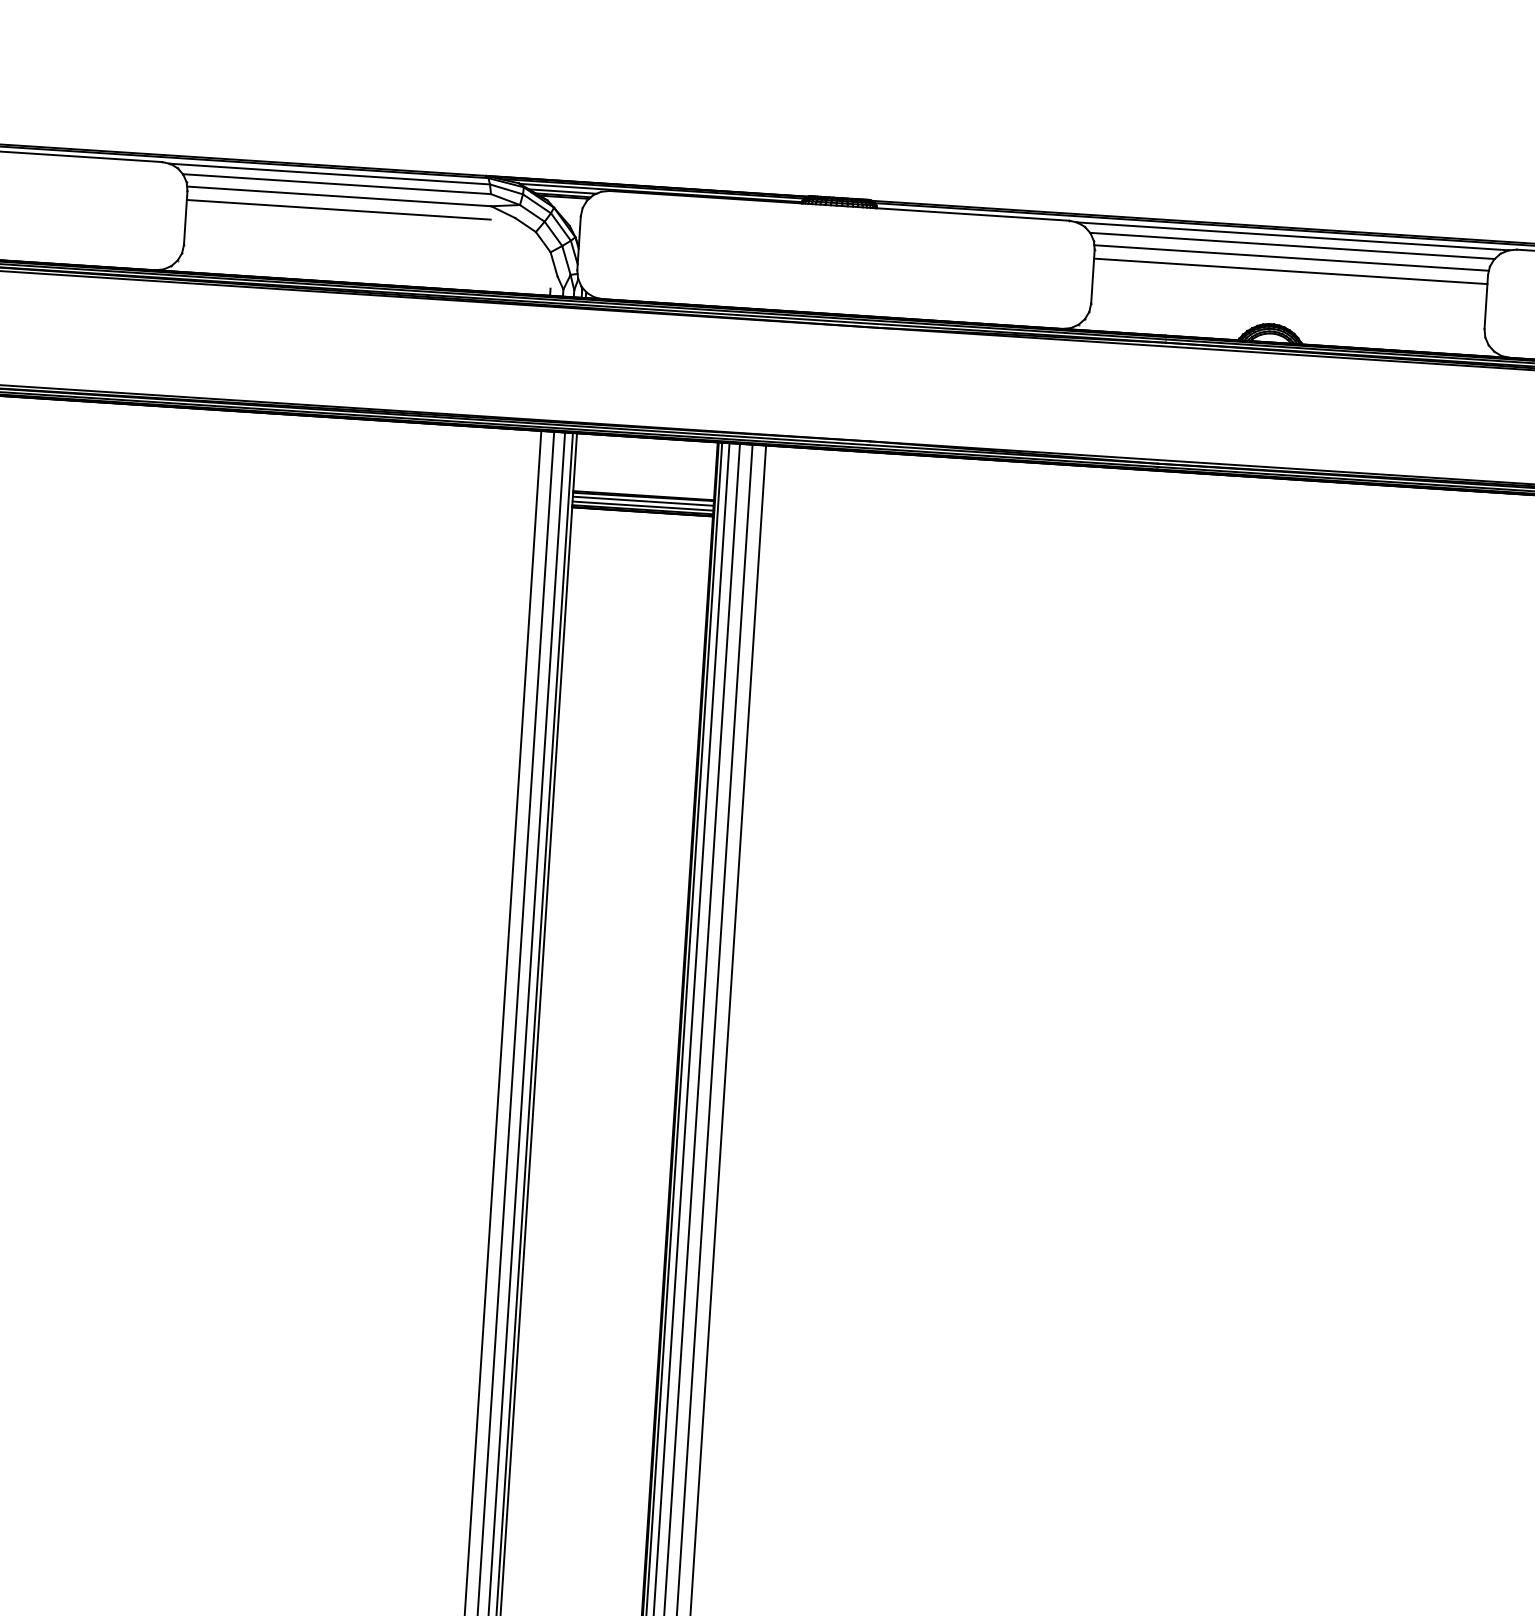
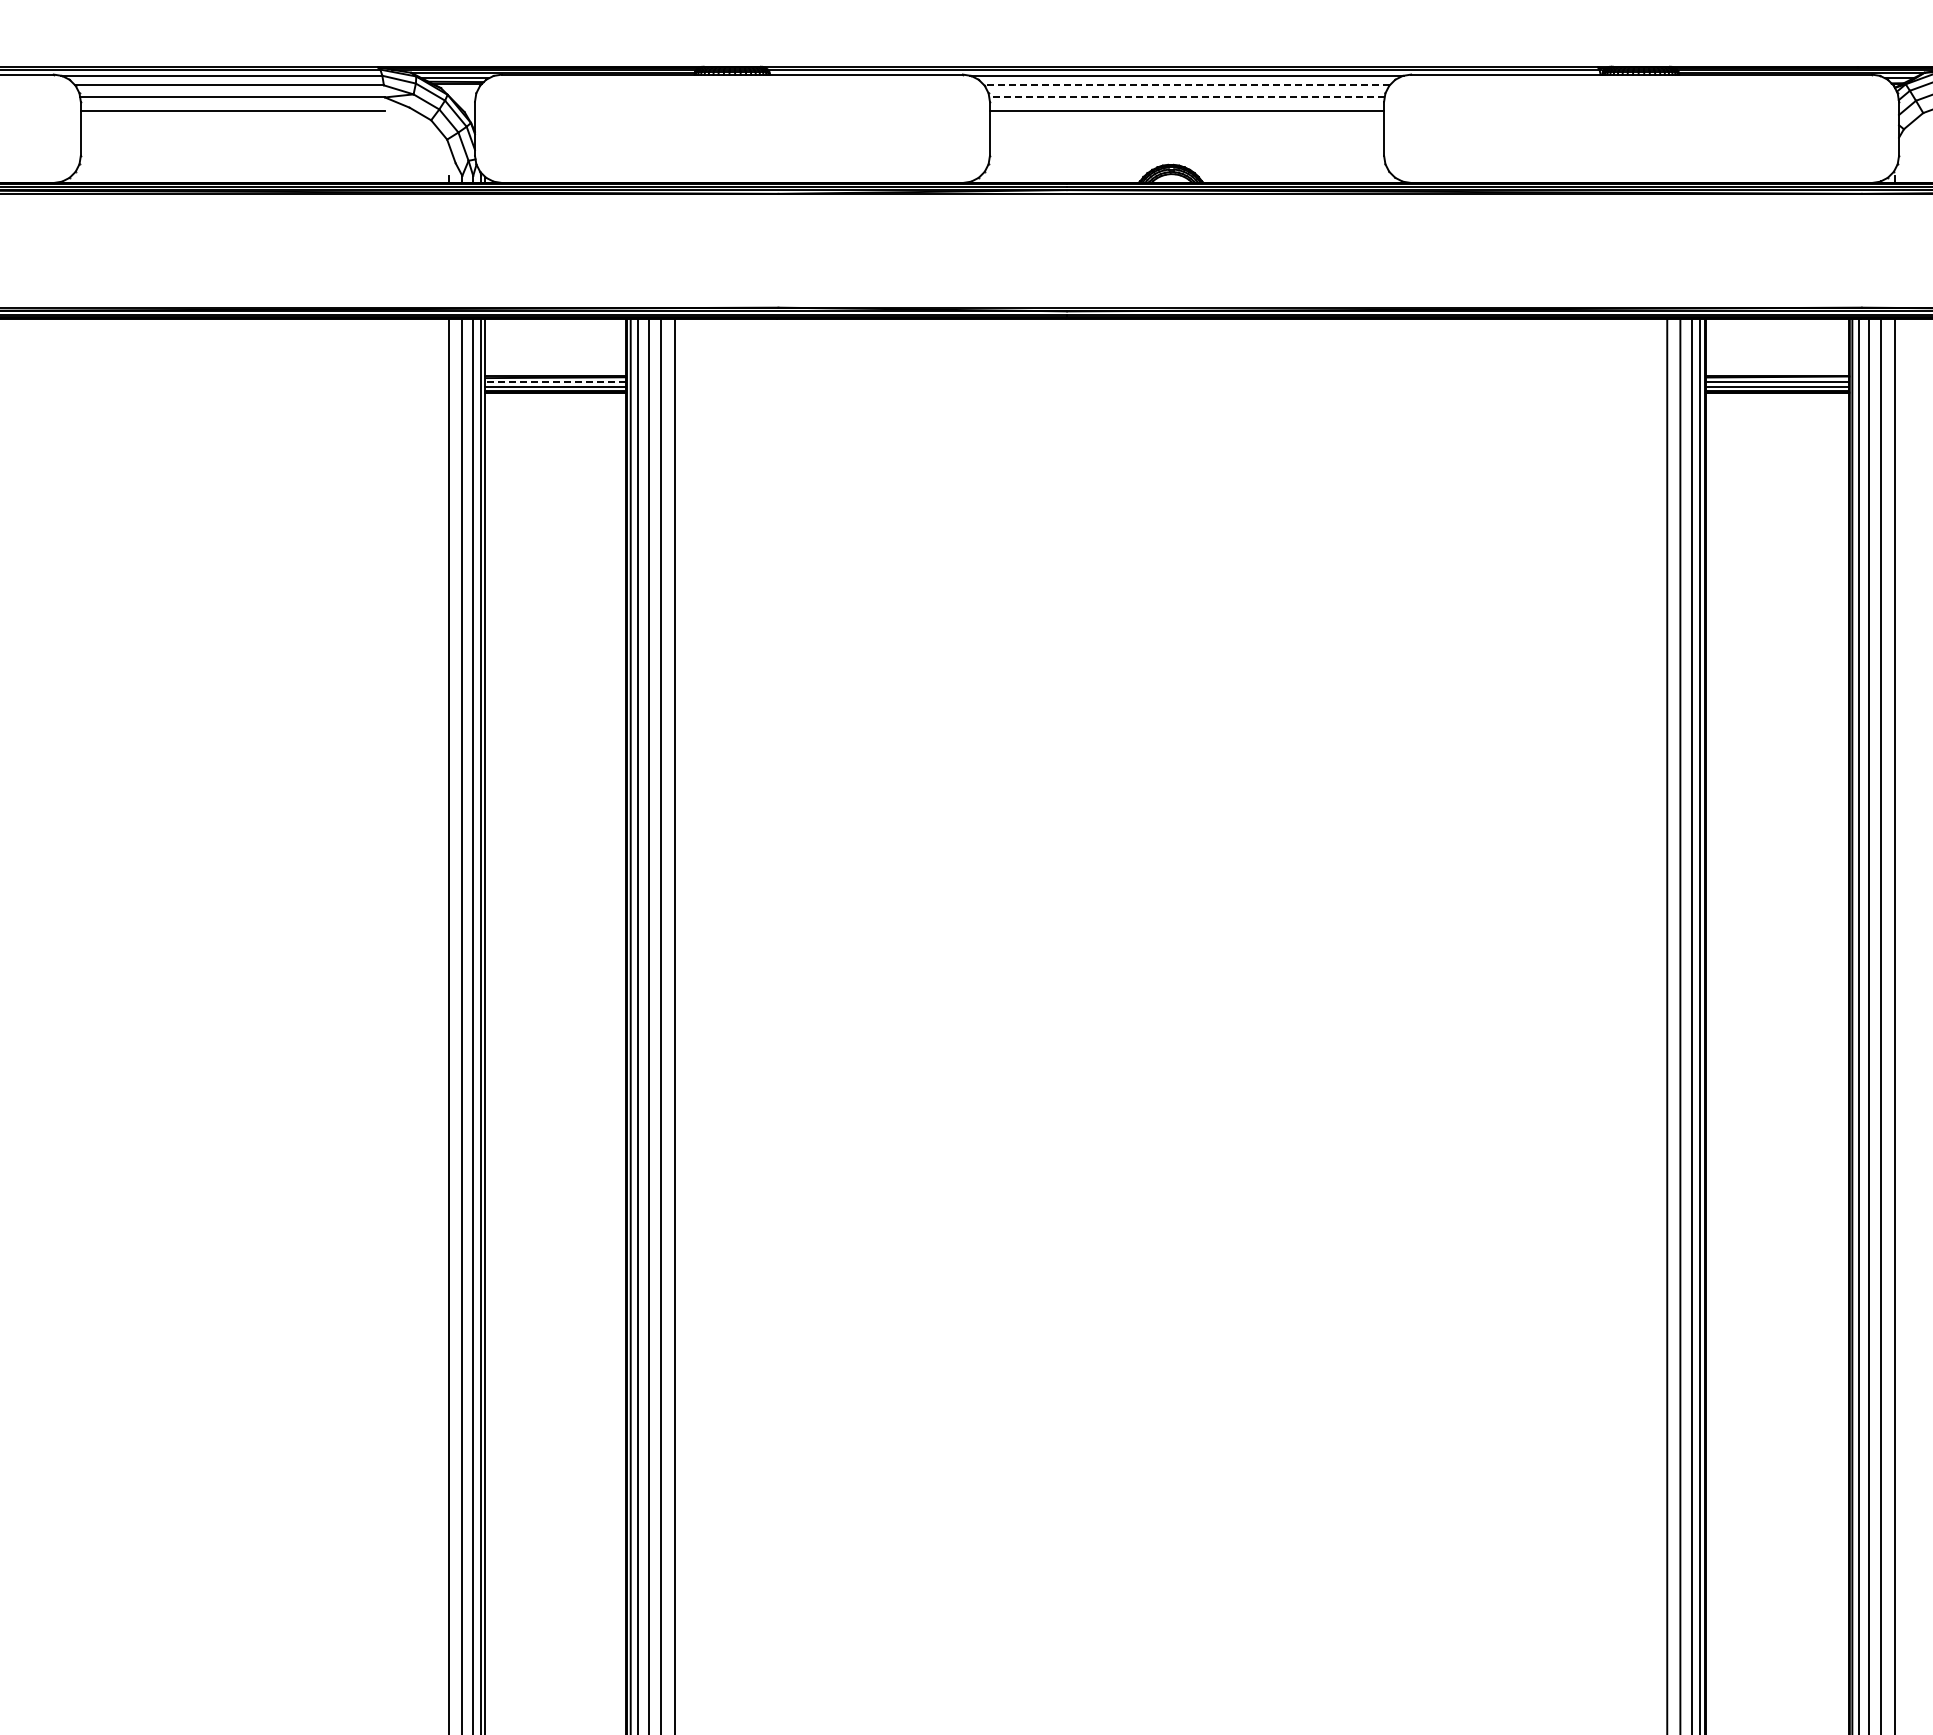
line: (1292, 246) -> (1187, 85), solid -> dashed
line: (1292, 258) -> (1187, 97), solid -> dashed
line: (643, 501) -> (555, 382), solid -> dashed

